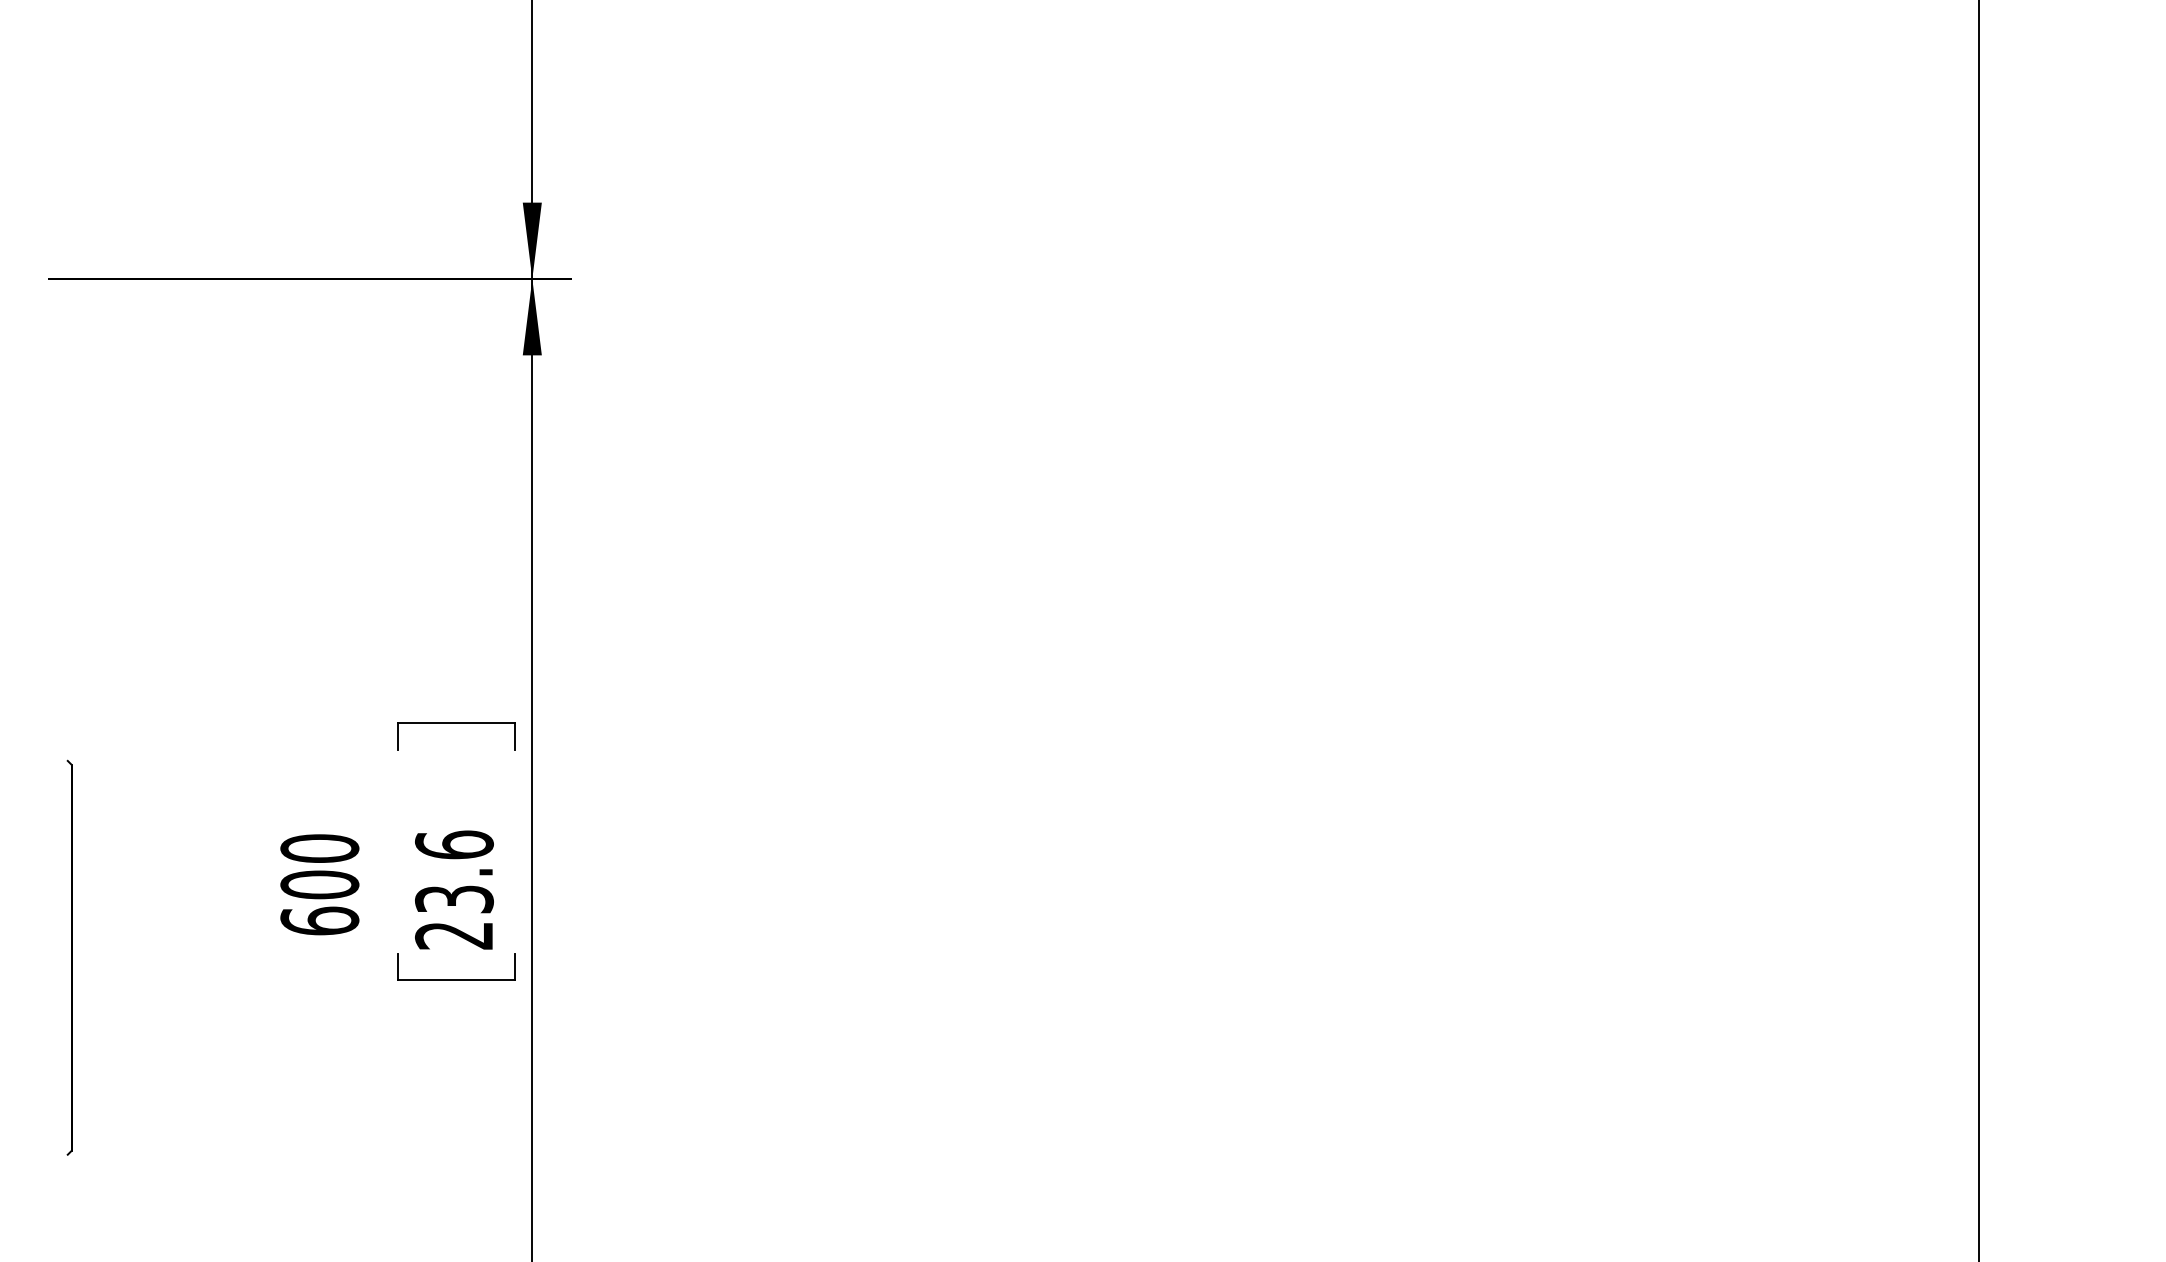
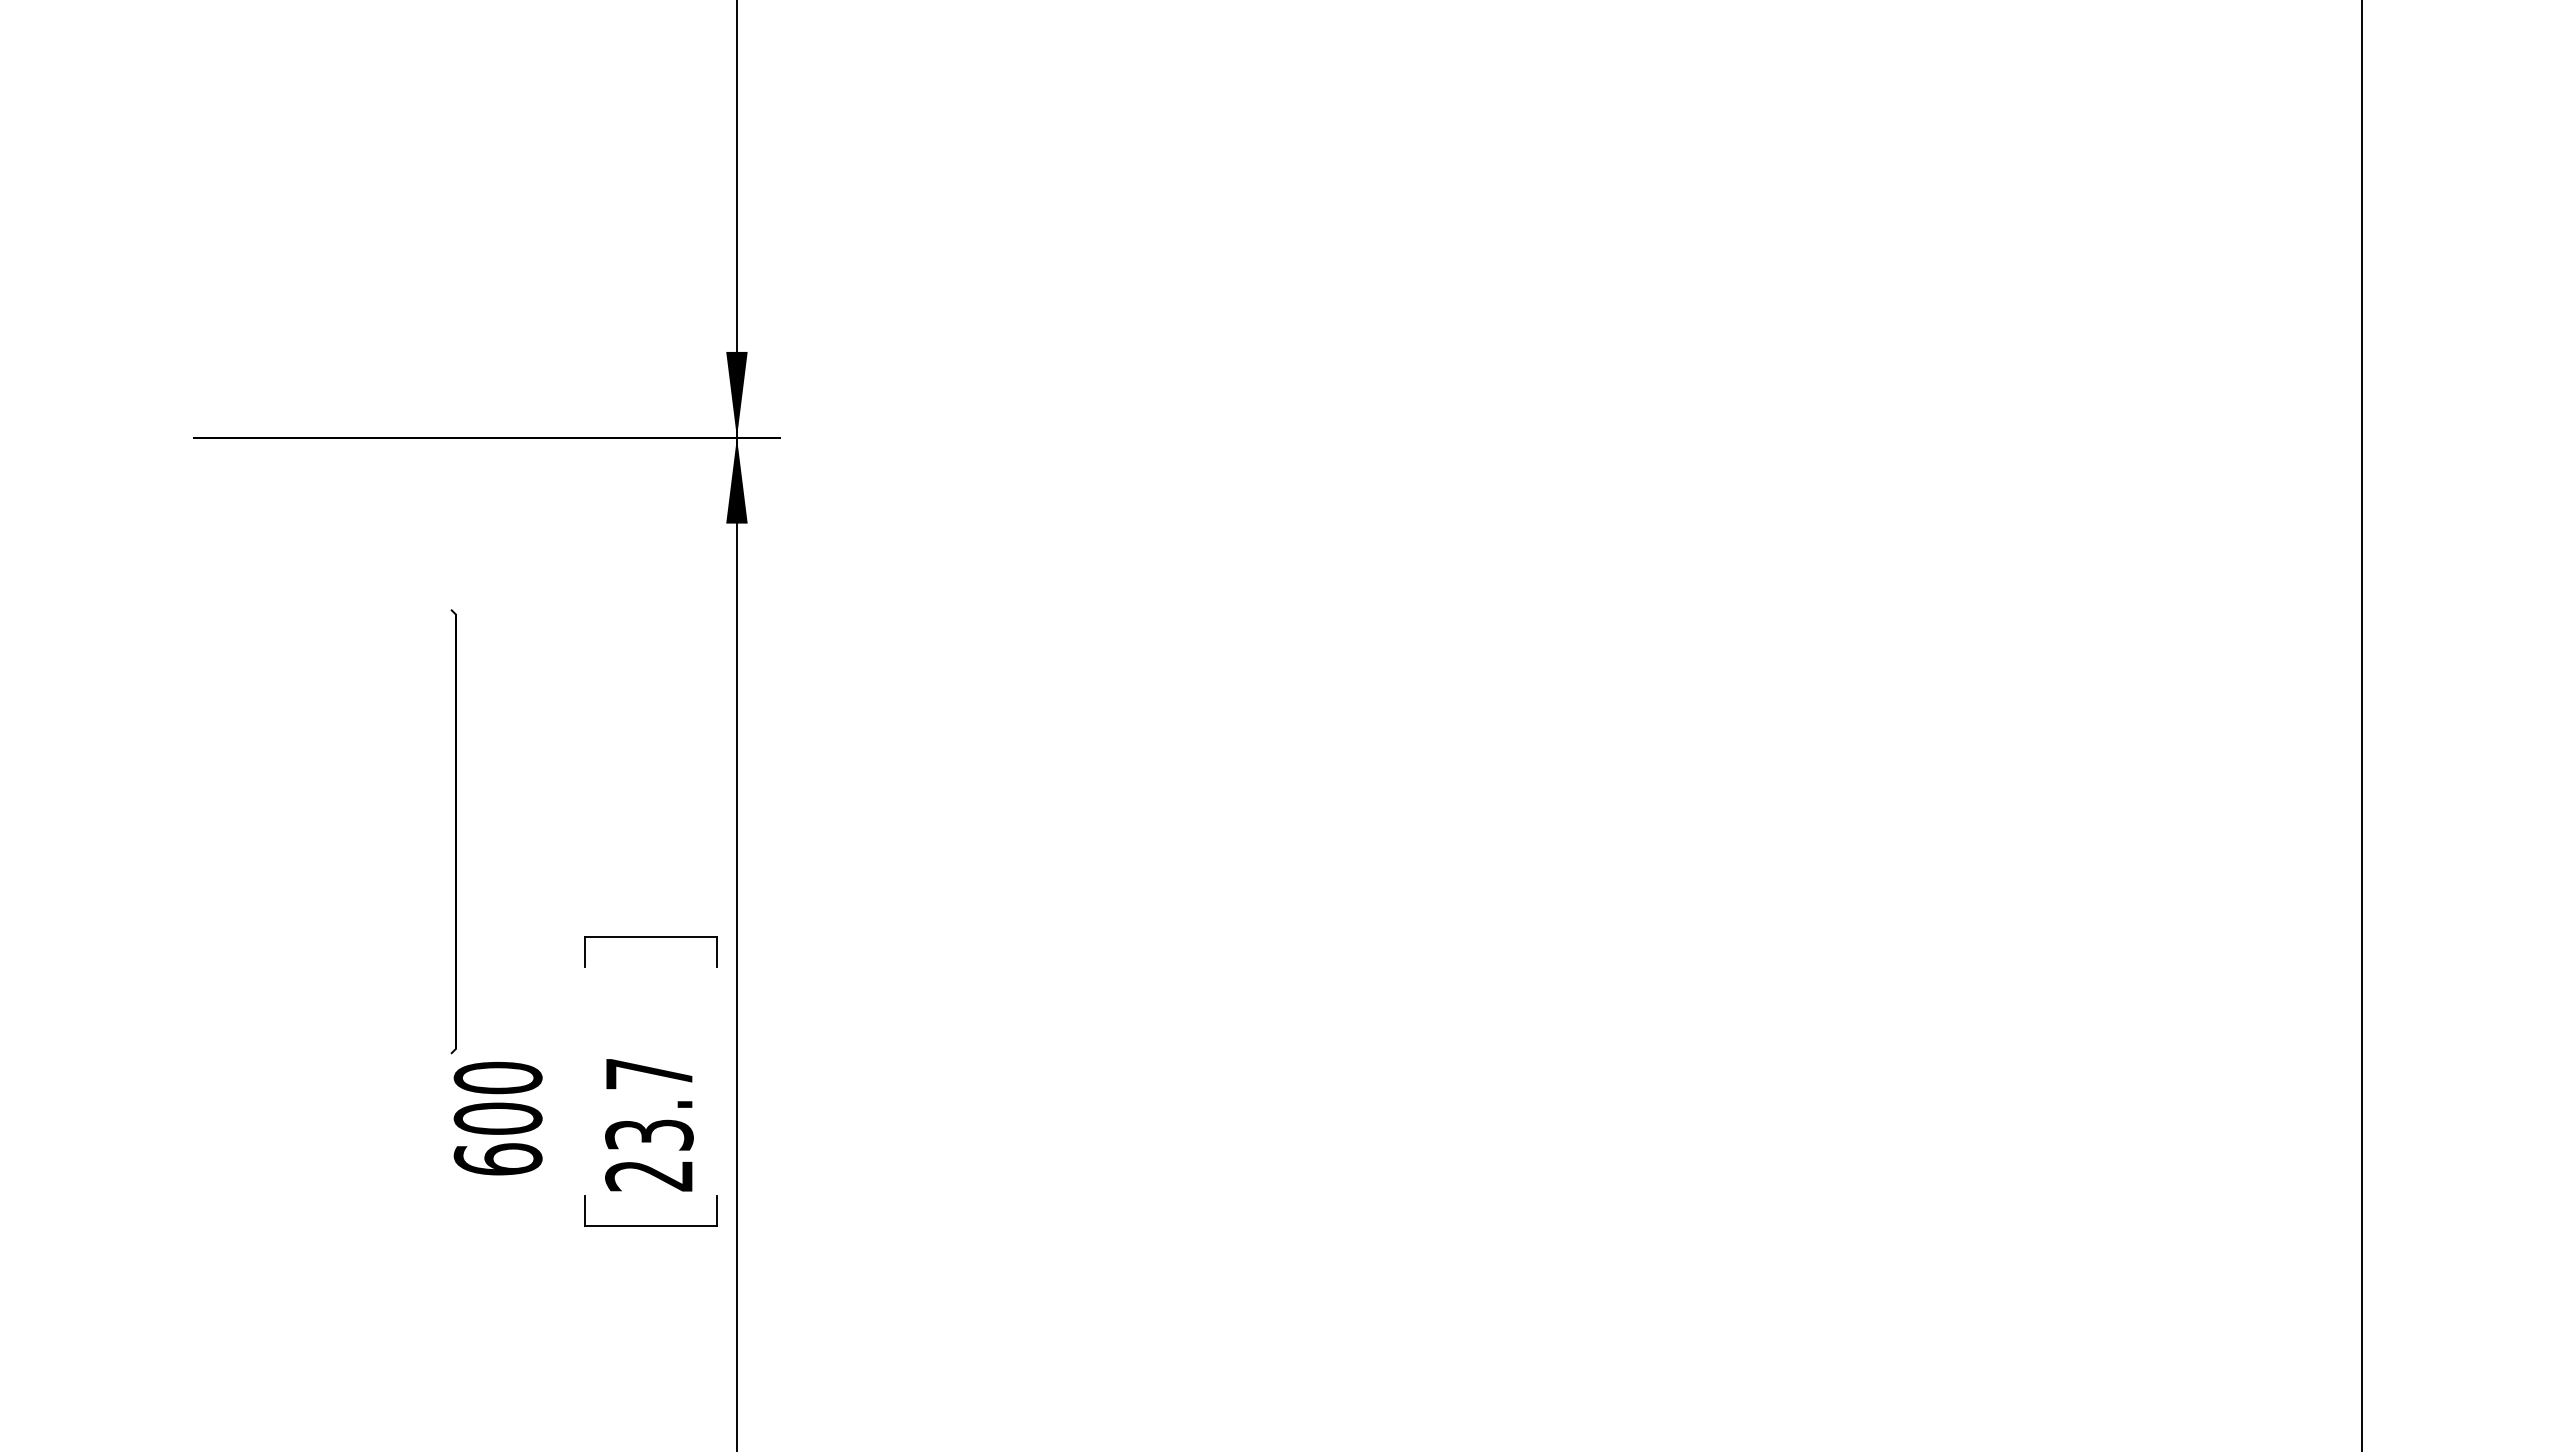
text: (454, 844) -> (649, 1073), 23.6 -> 23.7
part: (69, 957) -> (453, 831), moved

